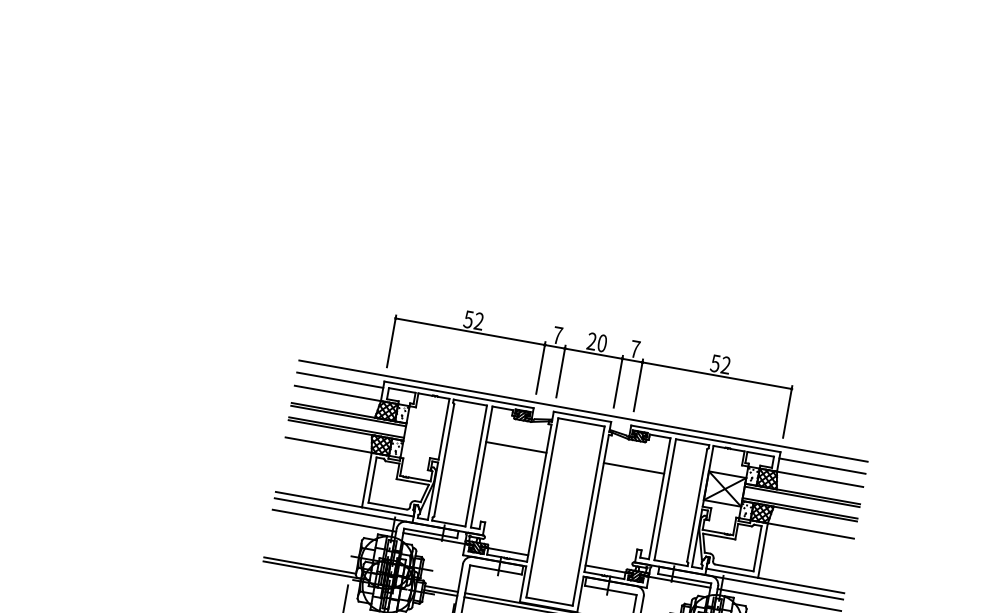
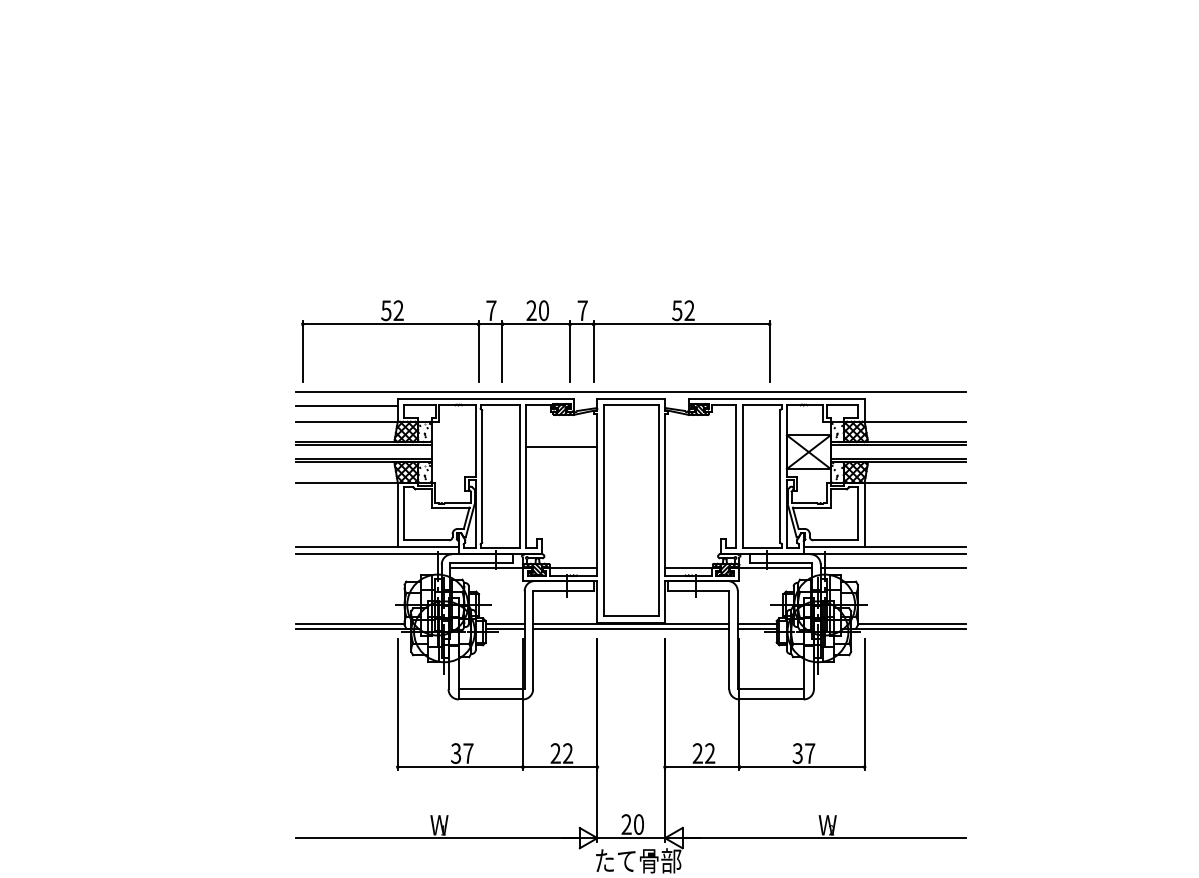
part: (593, 353) -> (536, 324), moved
line: (822, 466) -> (915, 406), removed
line: (633, 468) -> (700, 447), removed
line: (334, 520) -> (368, 567), removed

